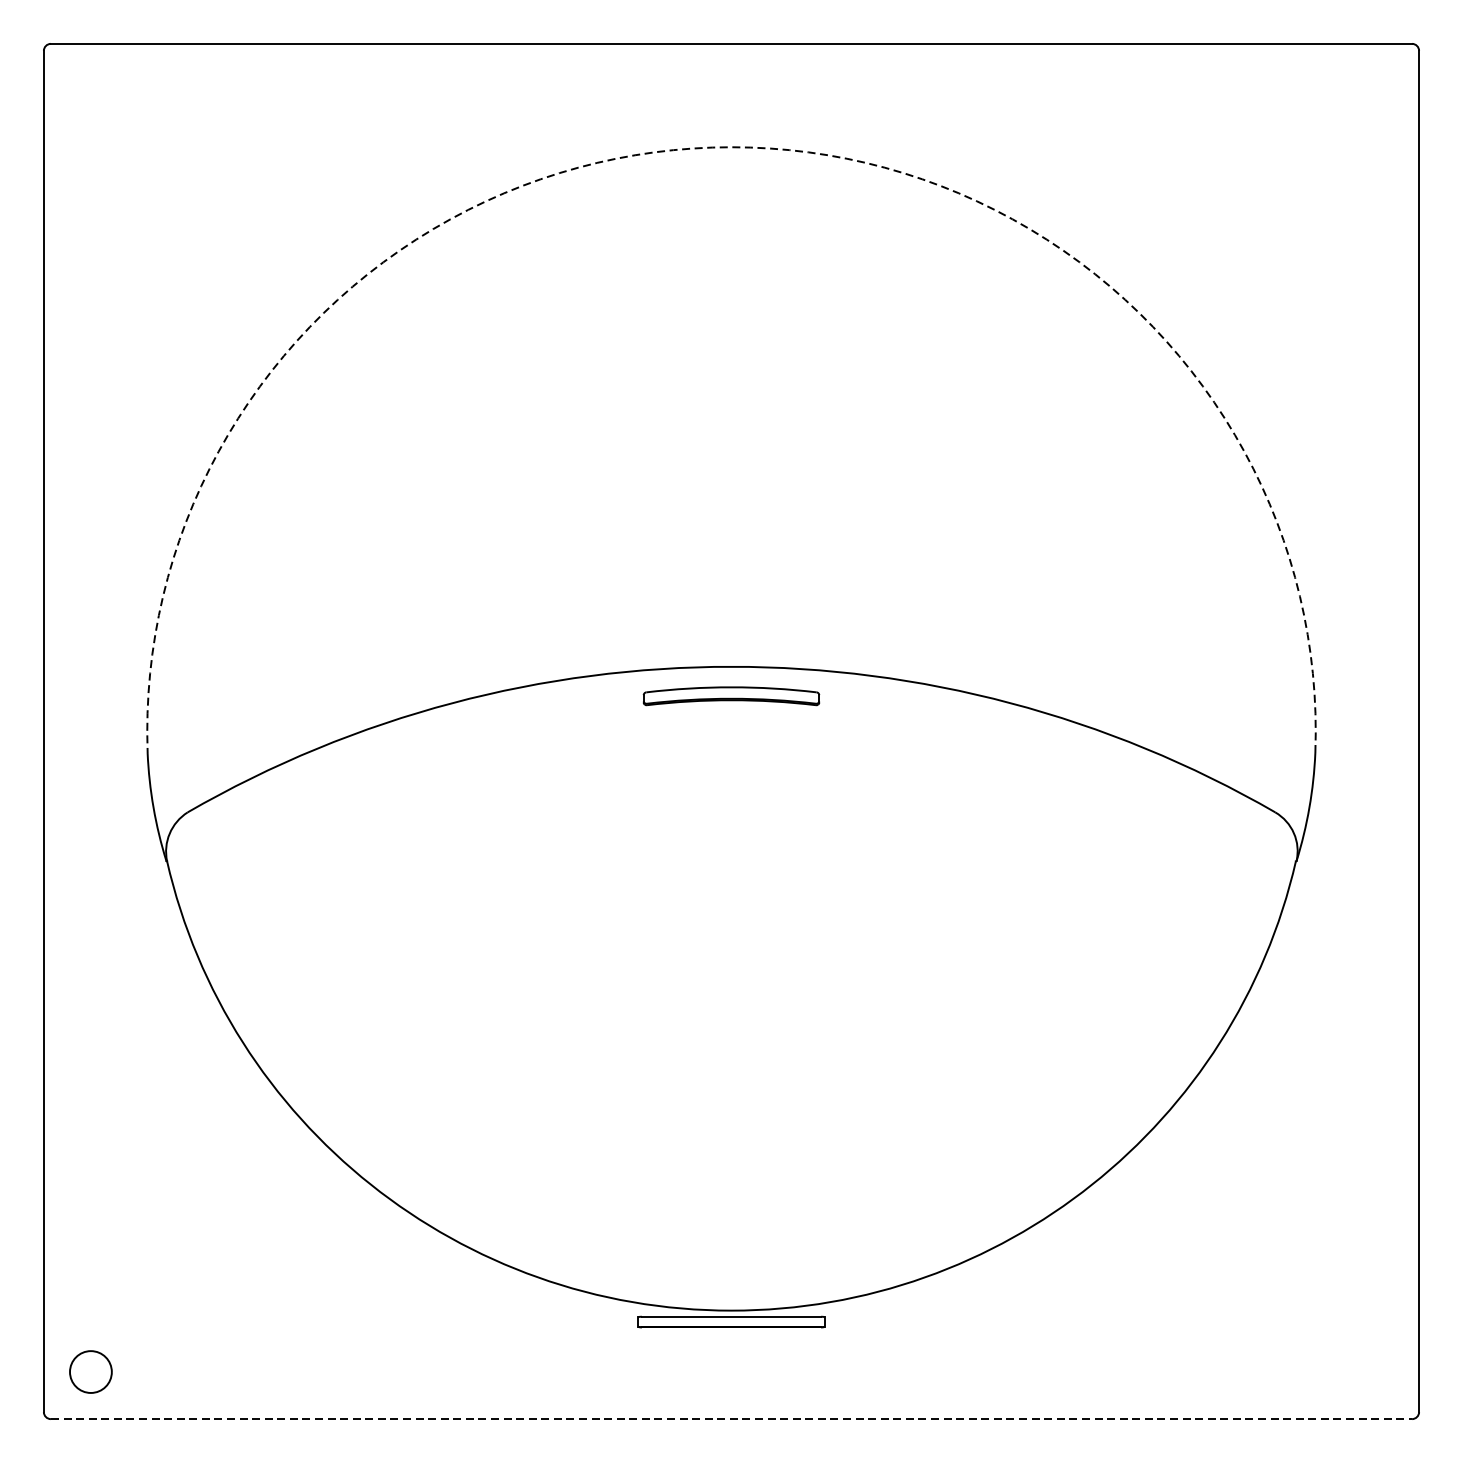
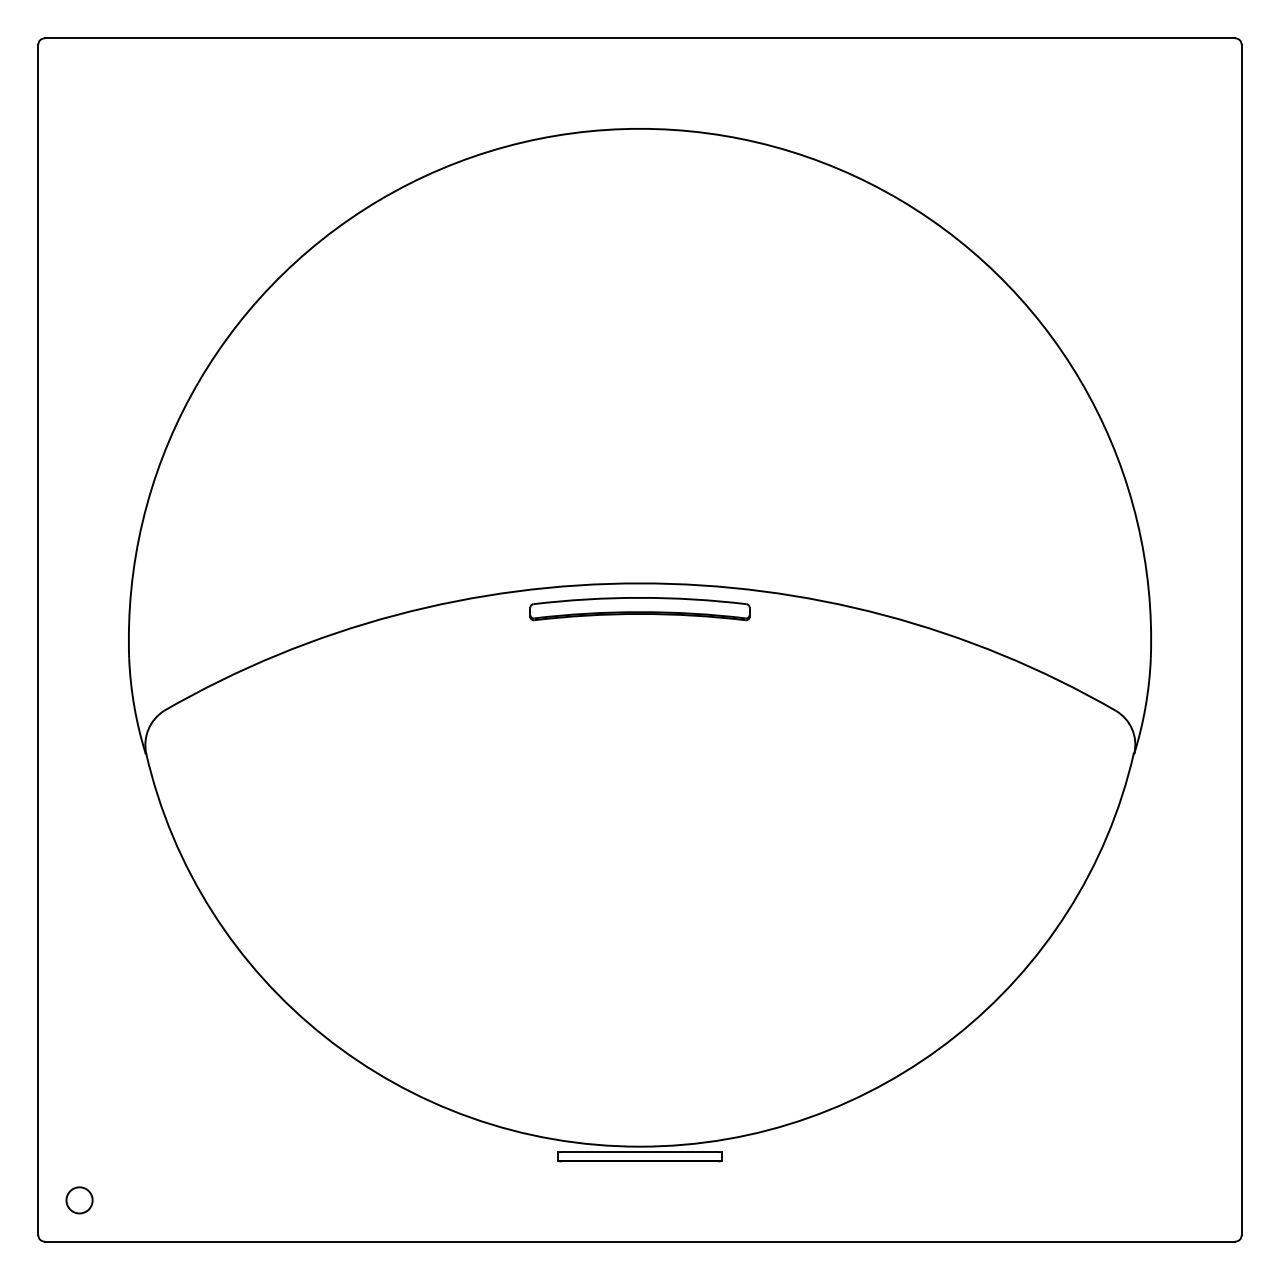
arc: (732, 146) -> (640, 128), dashed -> solid
part: (730, 696) -> (639, 609), size x1.43
circle: (90, 1372) -> (79, 1200), size x0.71
line: (732, 1419) -> (640, 1241), dashed -> solid

